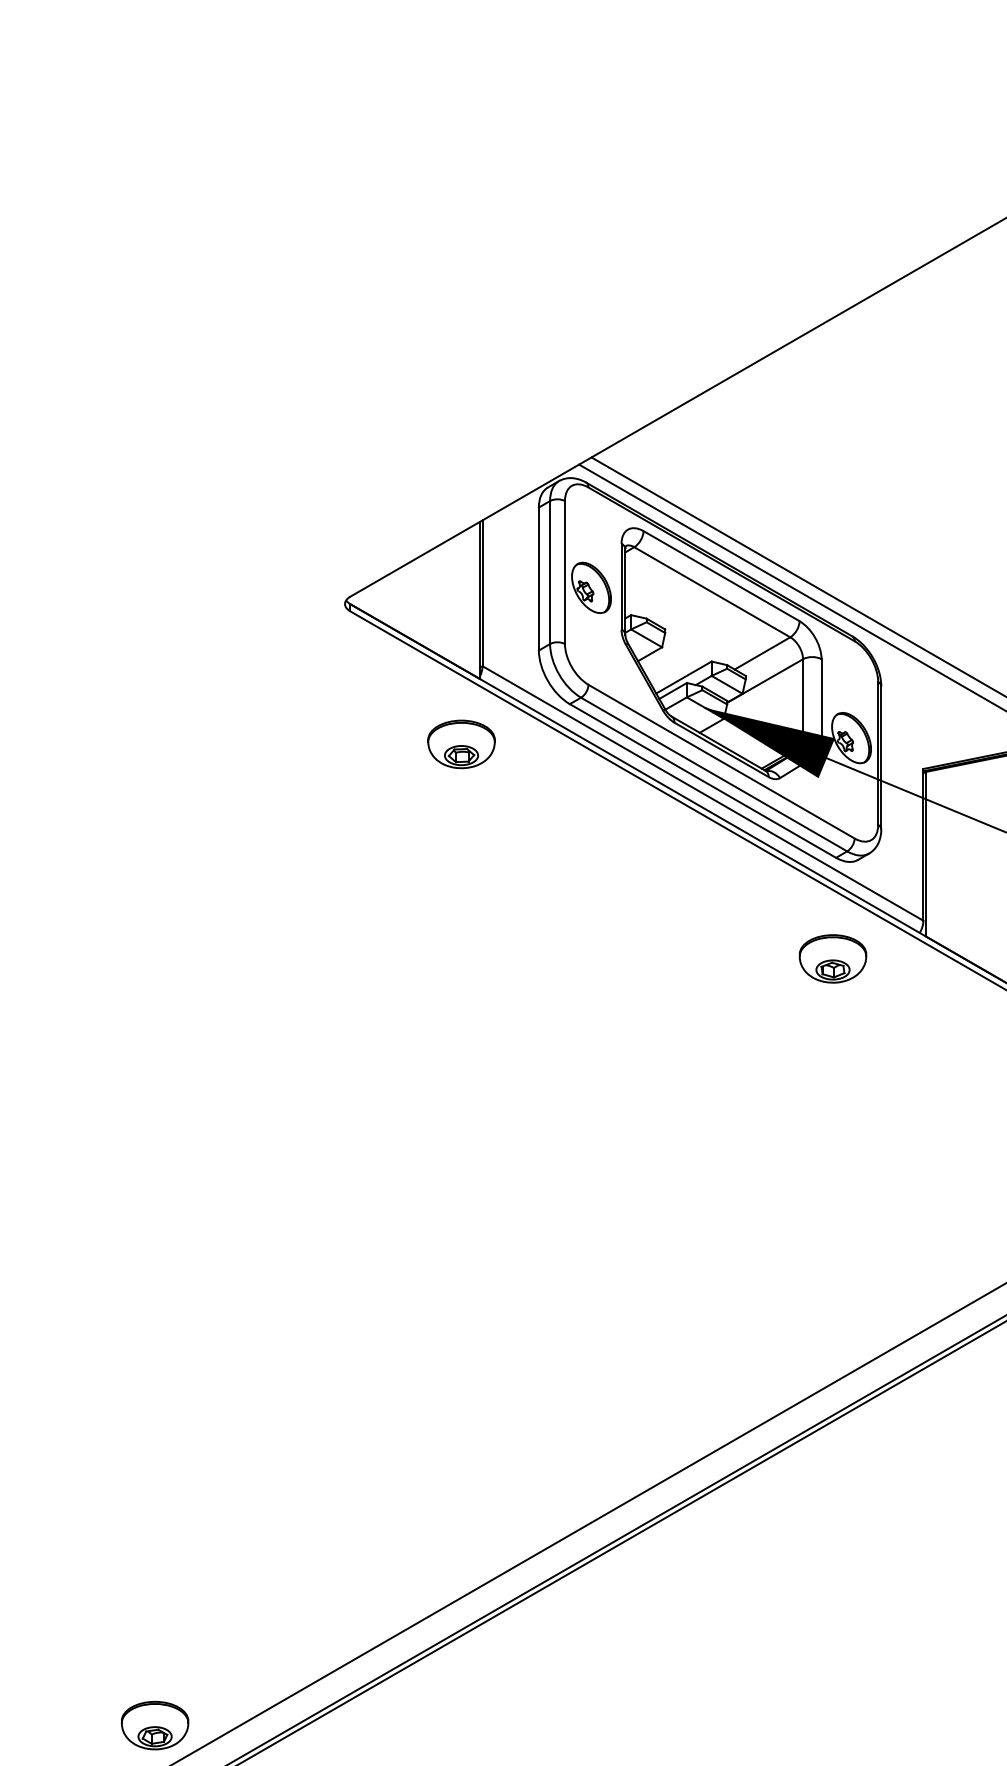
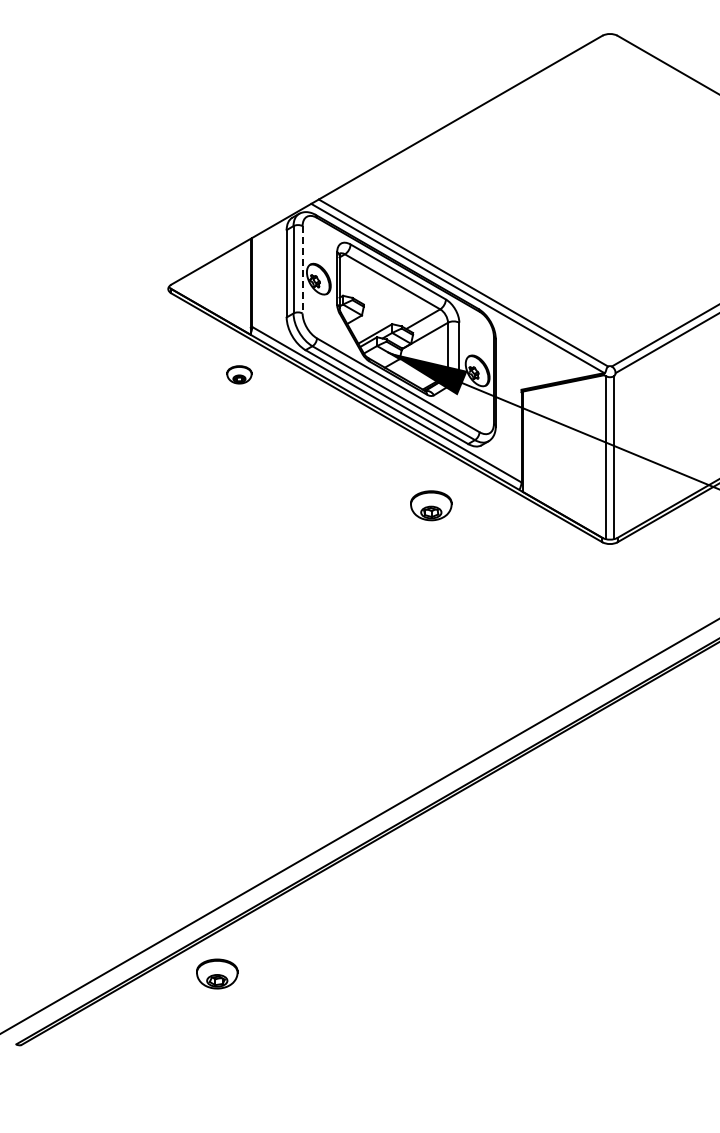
line: (564, 572) -> (302, 269), solid -> dashed
part: (461, 743) -> (239, 374), size x0.6
part: (833, 958) -> (431, 505), moved
part: (155, 1724) -> (217, 973), moved

